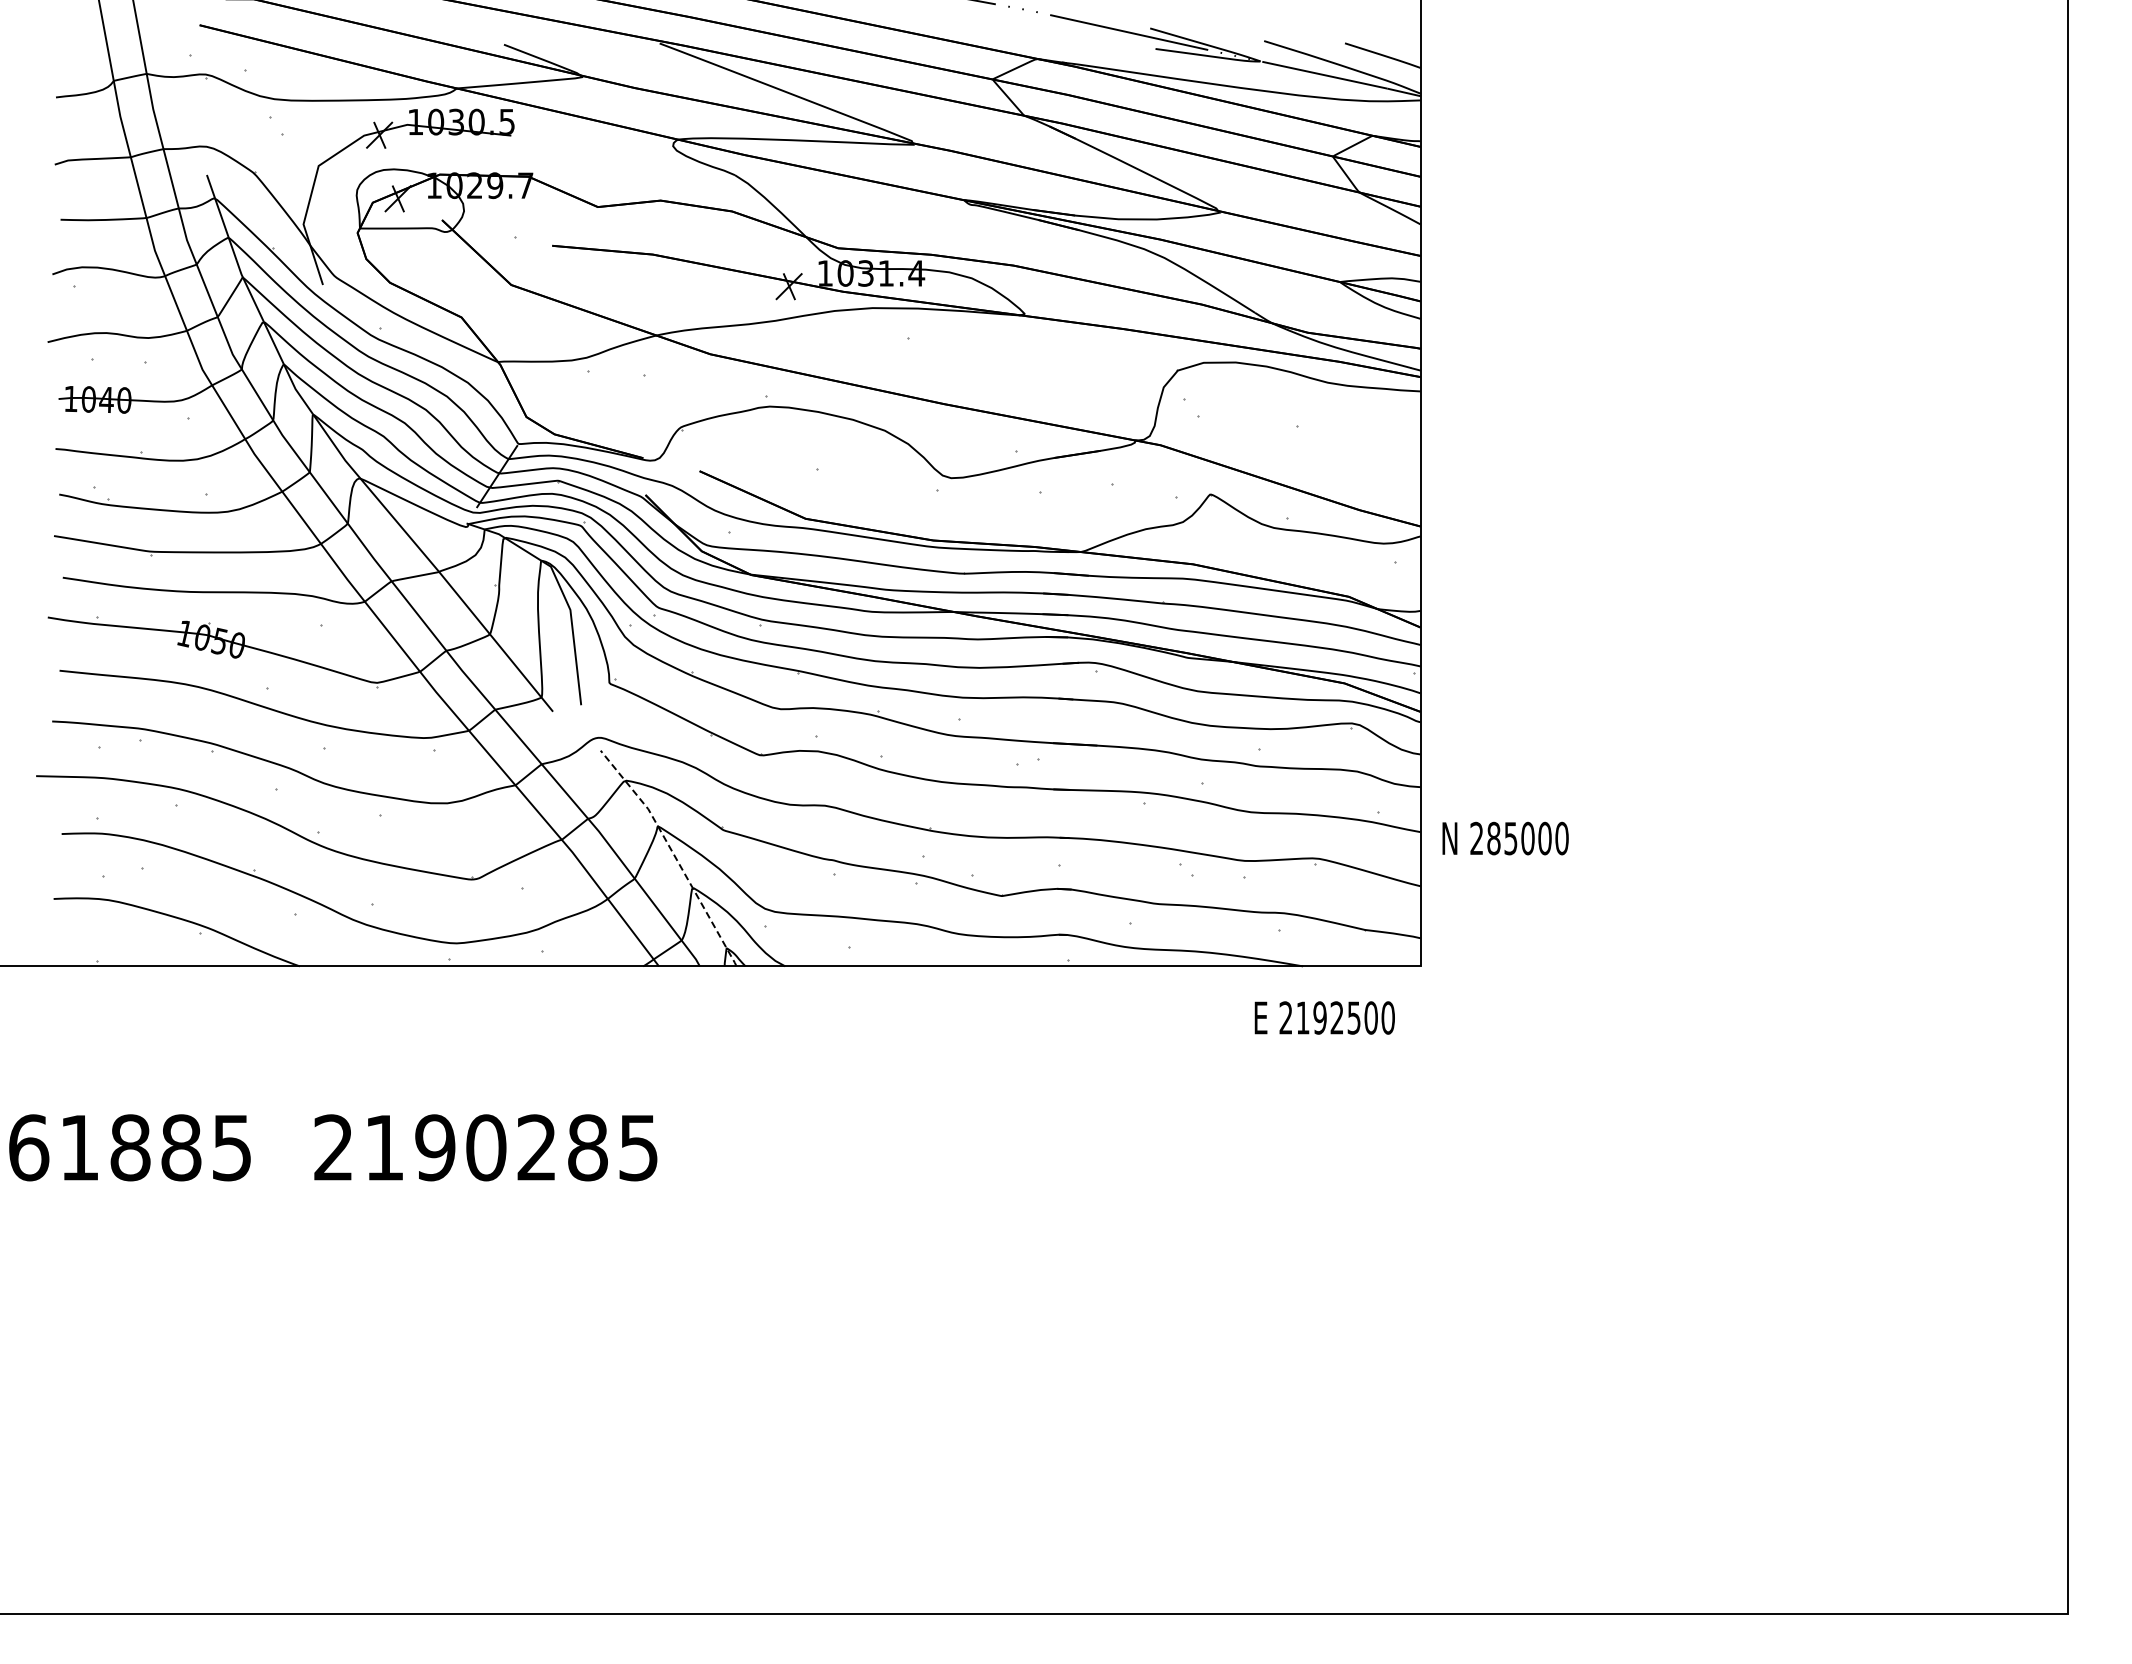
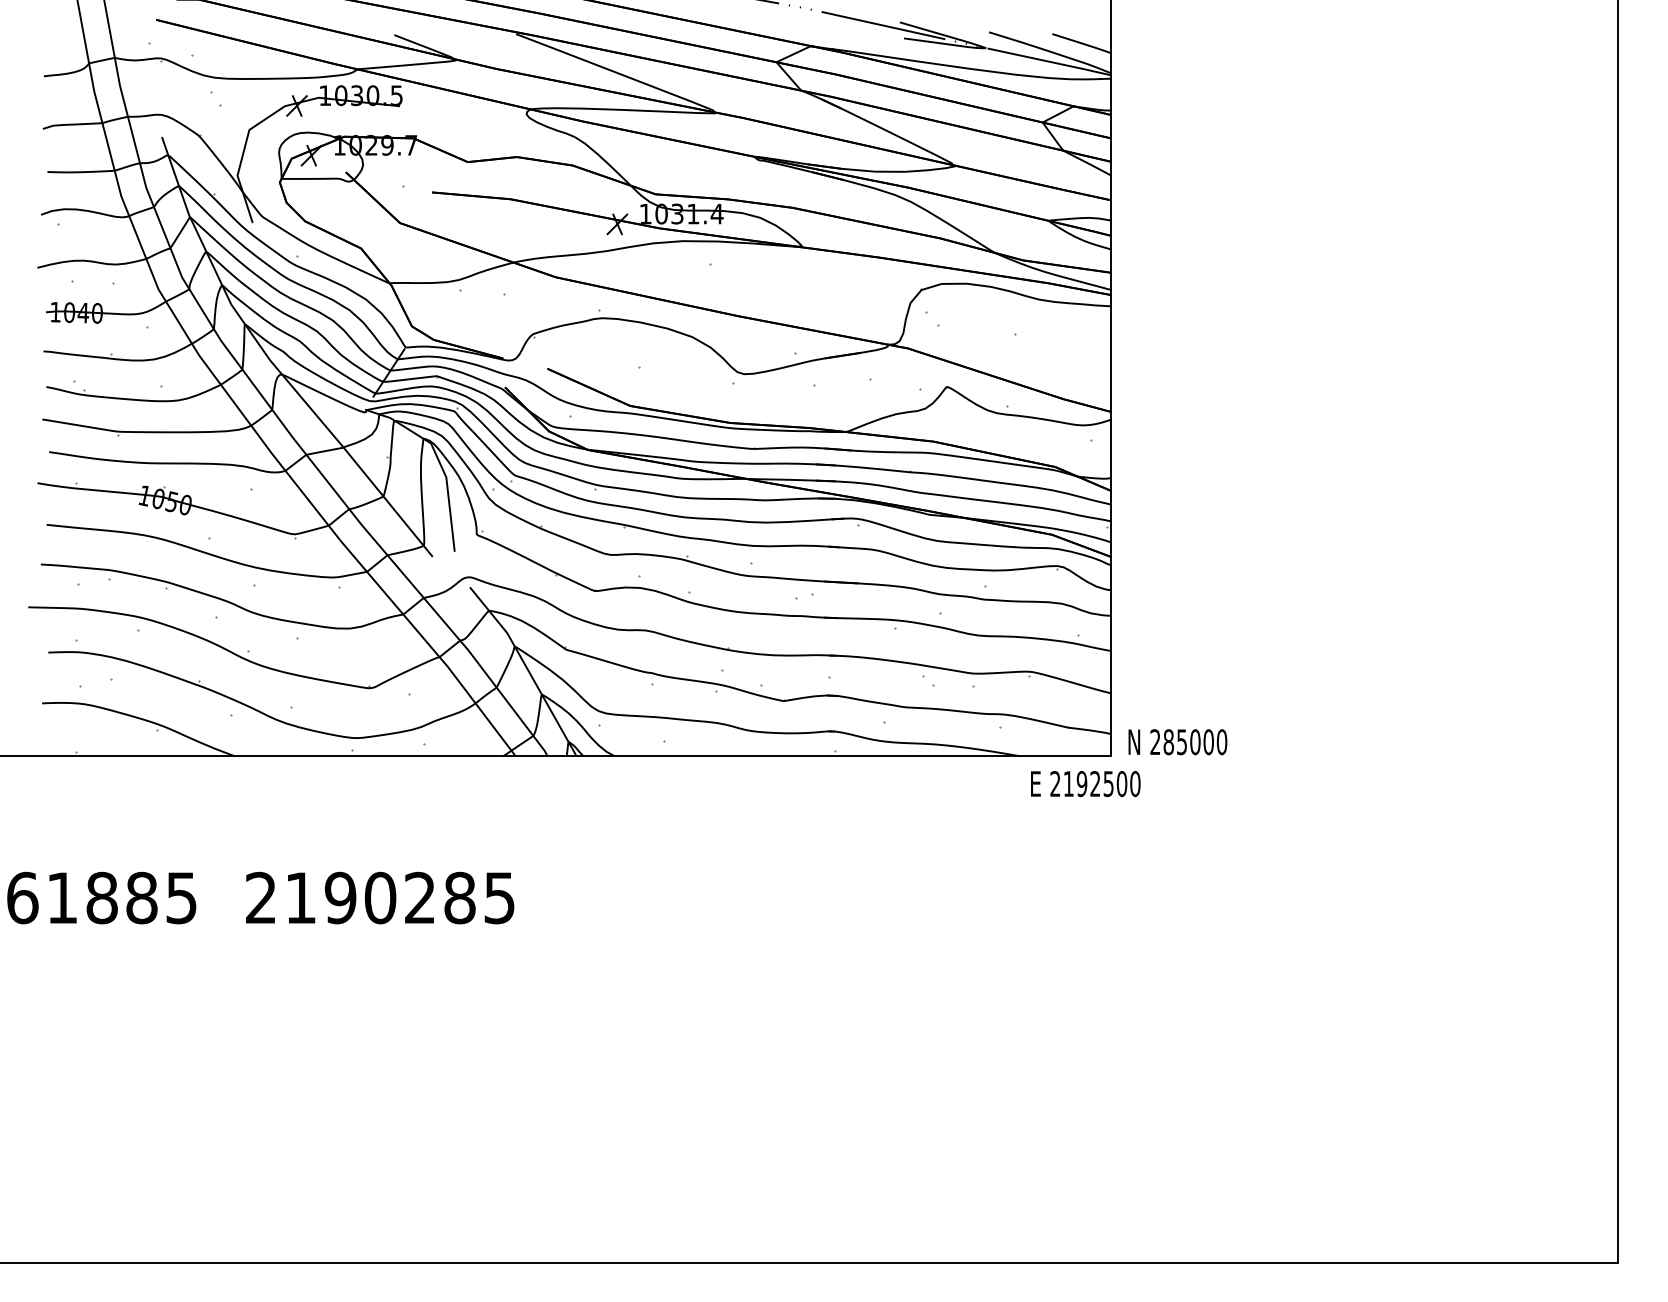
text: (1505, 838) -> (1177, 742), moved
line: (673, 854) -> (526, 668), dashed -> solid
text: (1324, 1017) -> (1085, 783), moved

